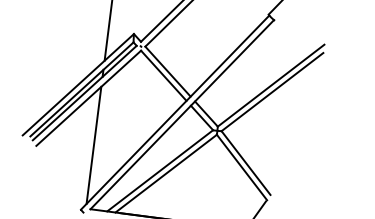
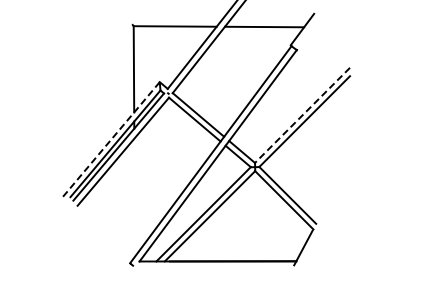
line: (77, 85) -> (110, 140), solid -> dashed
line: (271, 85) -> (302, 115), solid -> dashed
line: (93, 145) -> (134, 197), removed

